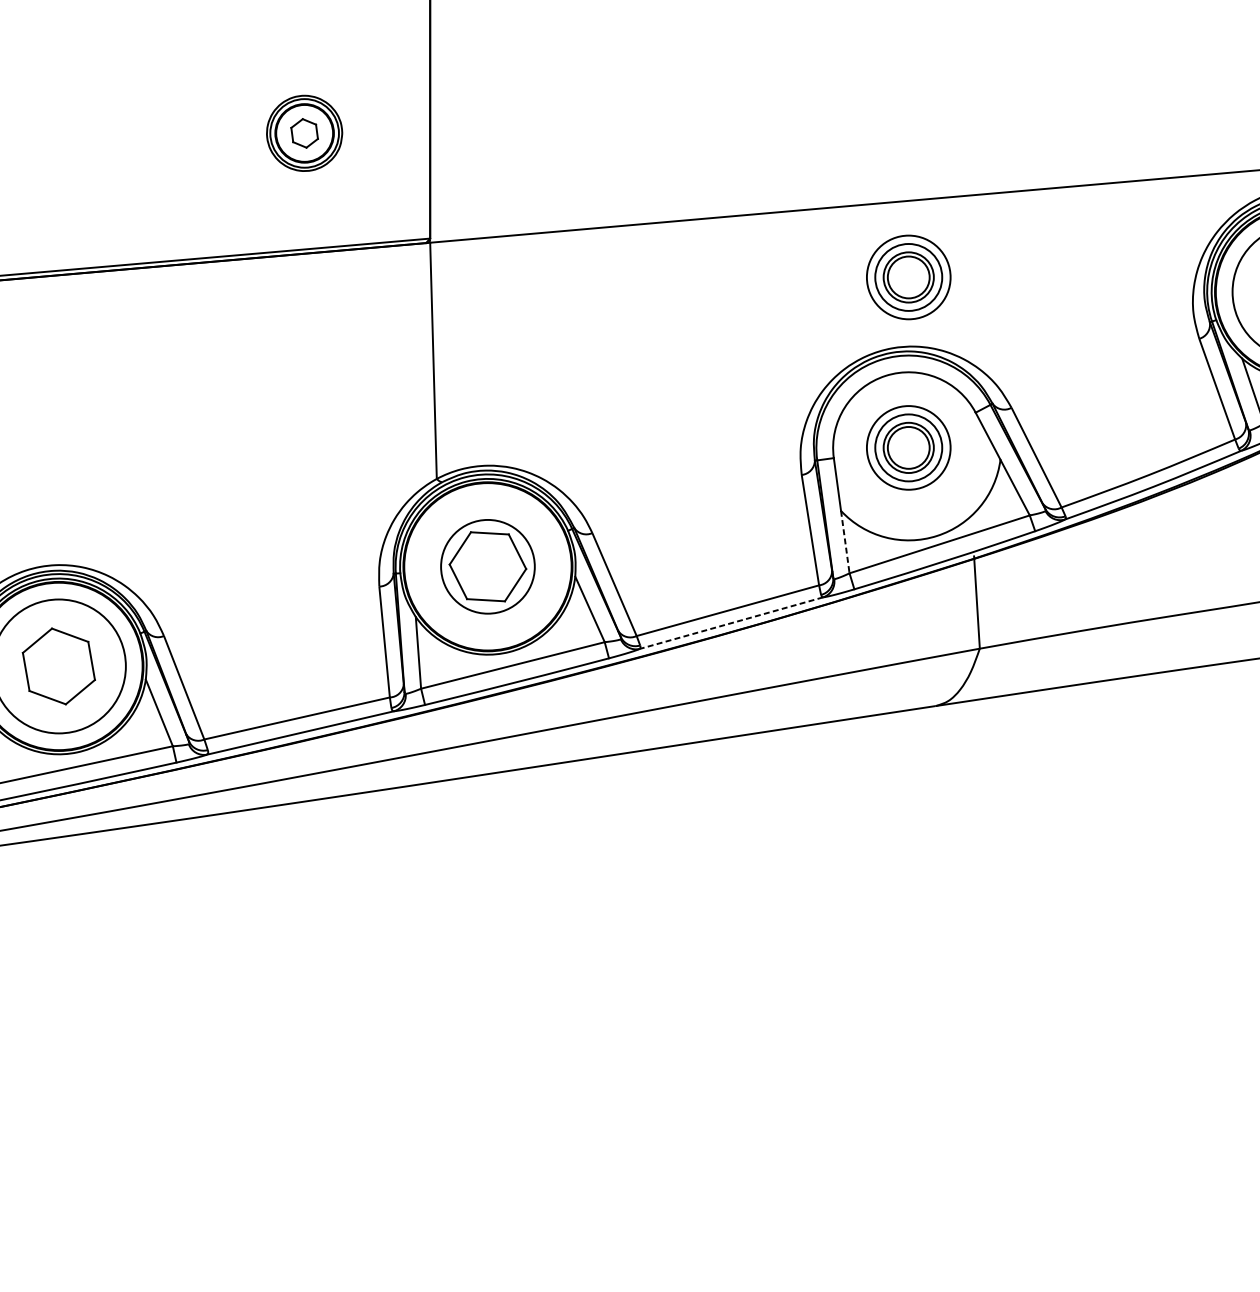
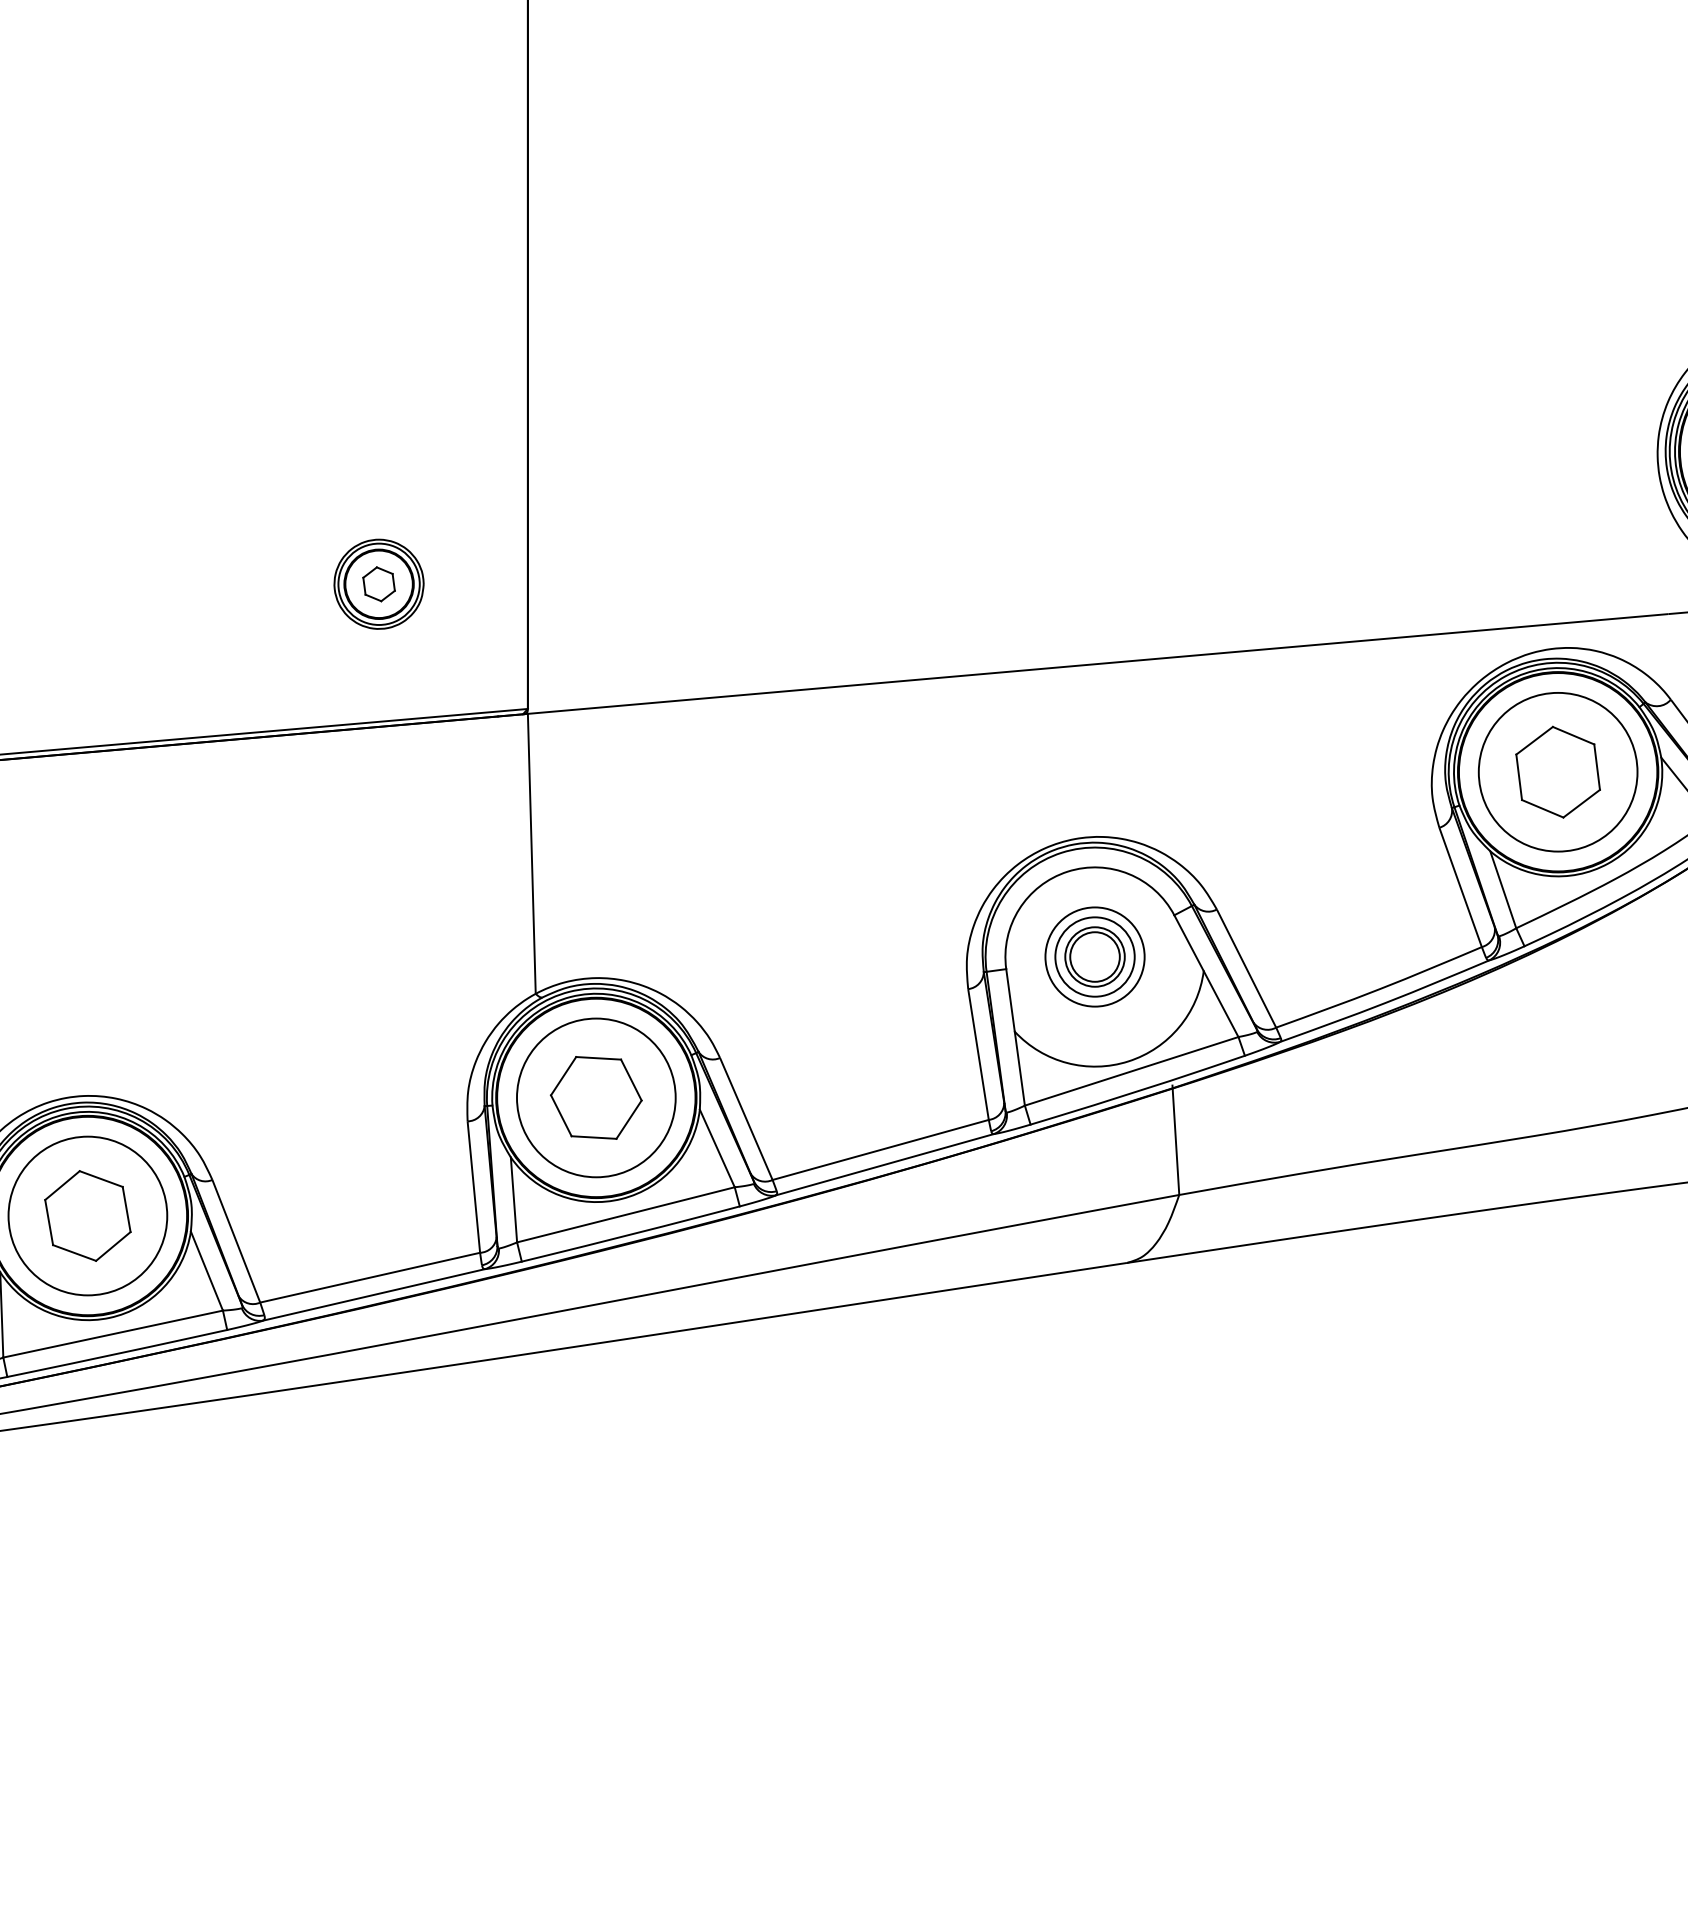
part: (908, 277) -> (1094, 754), removed
line: (845, 542) -> (1019, 1069), dashed -> solid
circle: (487, 566) -> (595, 1097), size x1.43
line: (731, 622) -> (884, 1164), dashed -> solid

